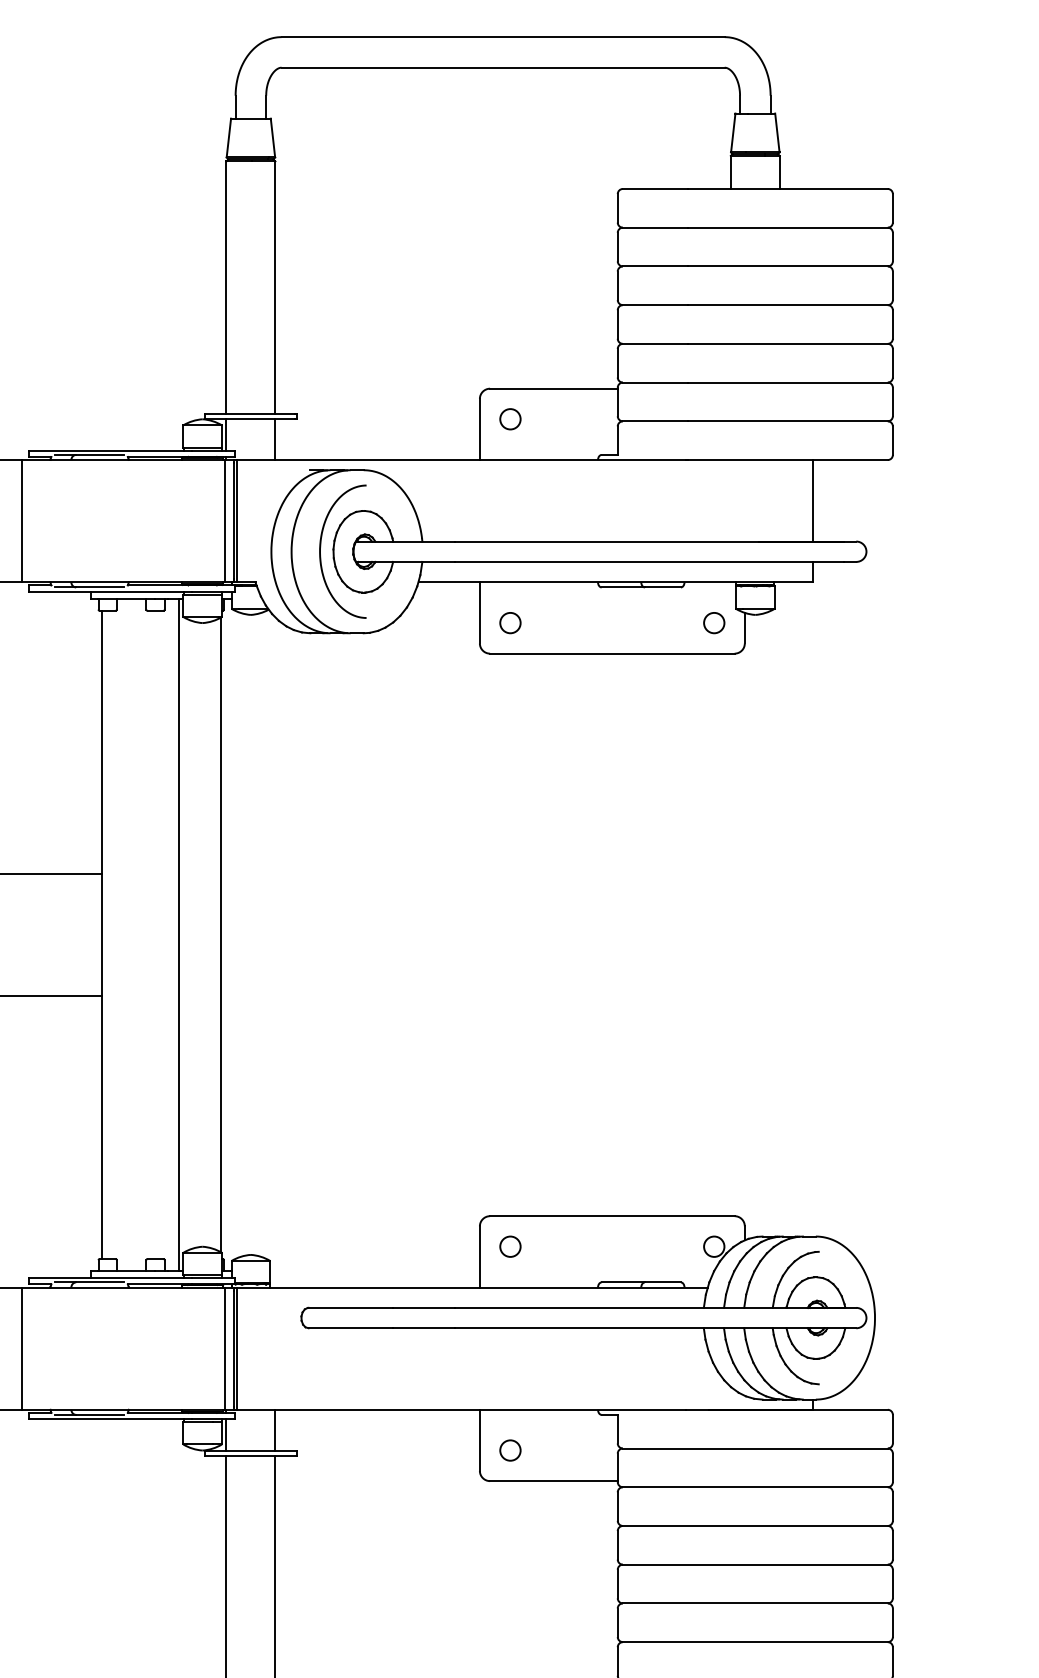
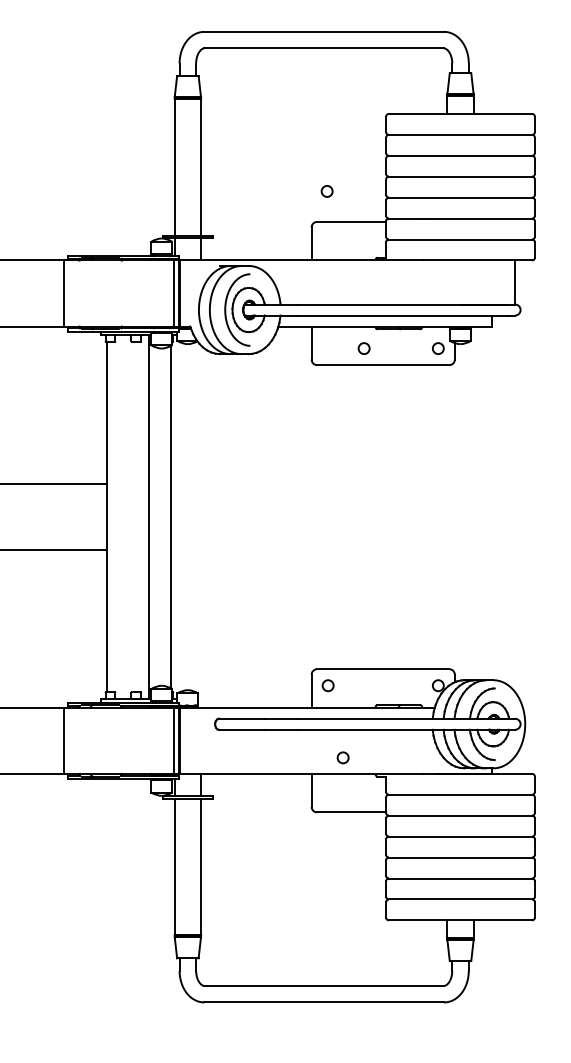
circle: (509, 419) -> (326, 191), moved
line: (812, 500) -> (514, 282), moved
circle: (509, 622) -> (363, 348), moved
circle: (509, 1449) -> (342, 757), moved

